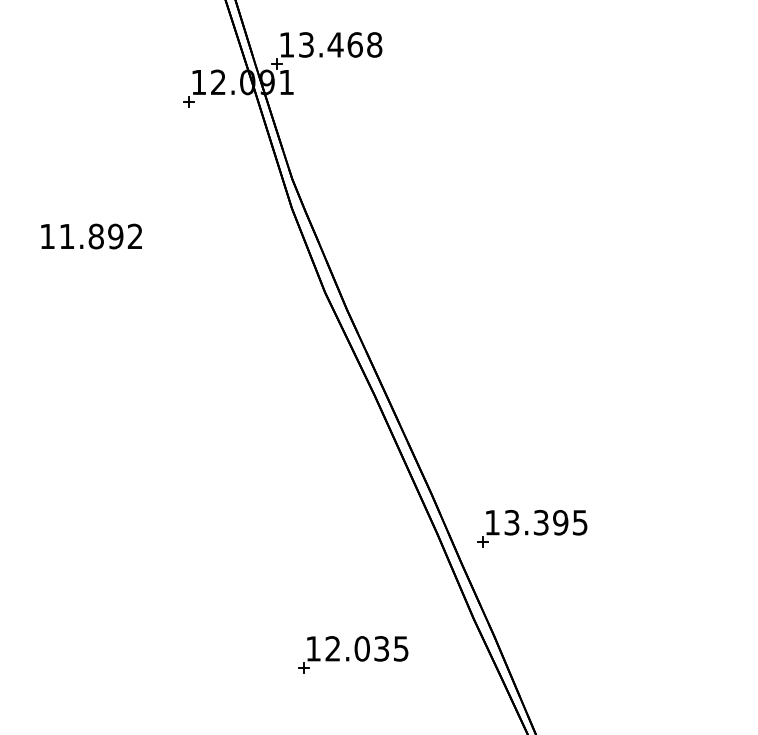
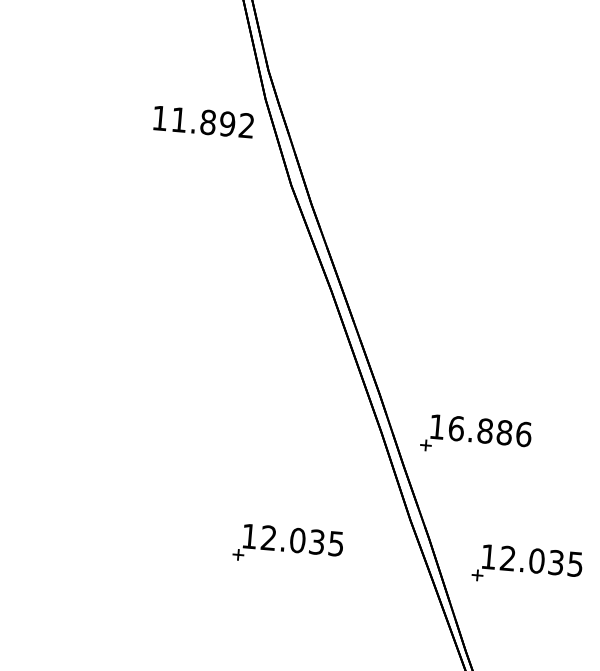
text: (91, 236) -> (203, 122), moved
text: (546, 522) -> (490, 431), 13.395 -> 16.886
part: (595, 654) -> (527, 565), added

